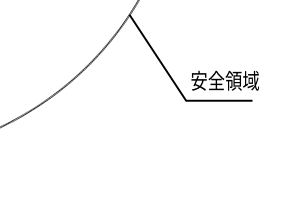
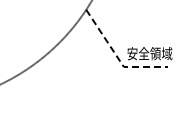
line: (176, 86) -> (117, 57), solid -> dashed

